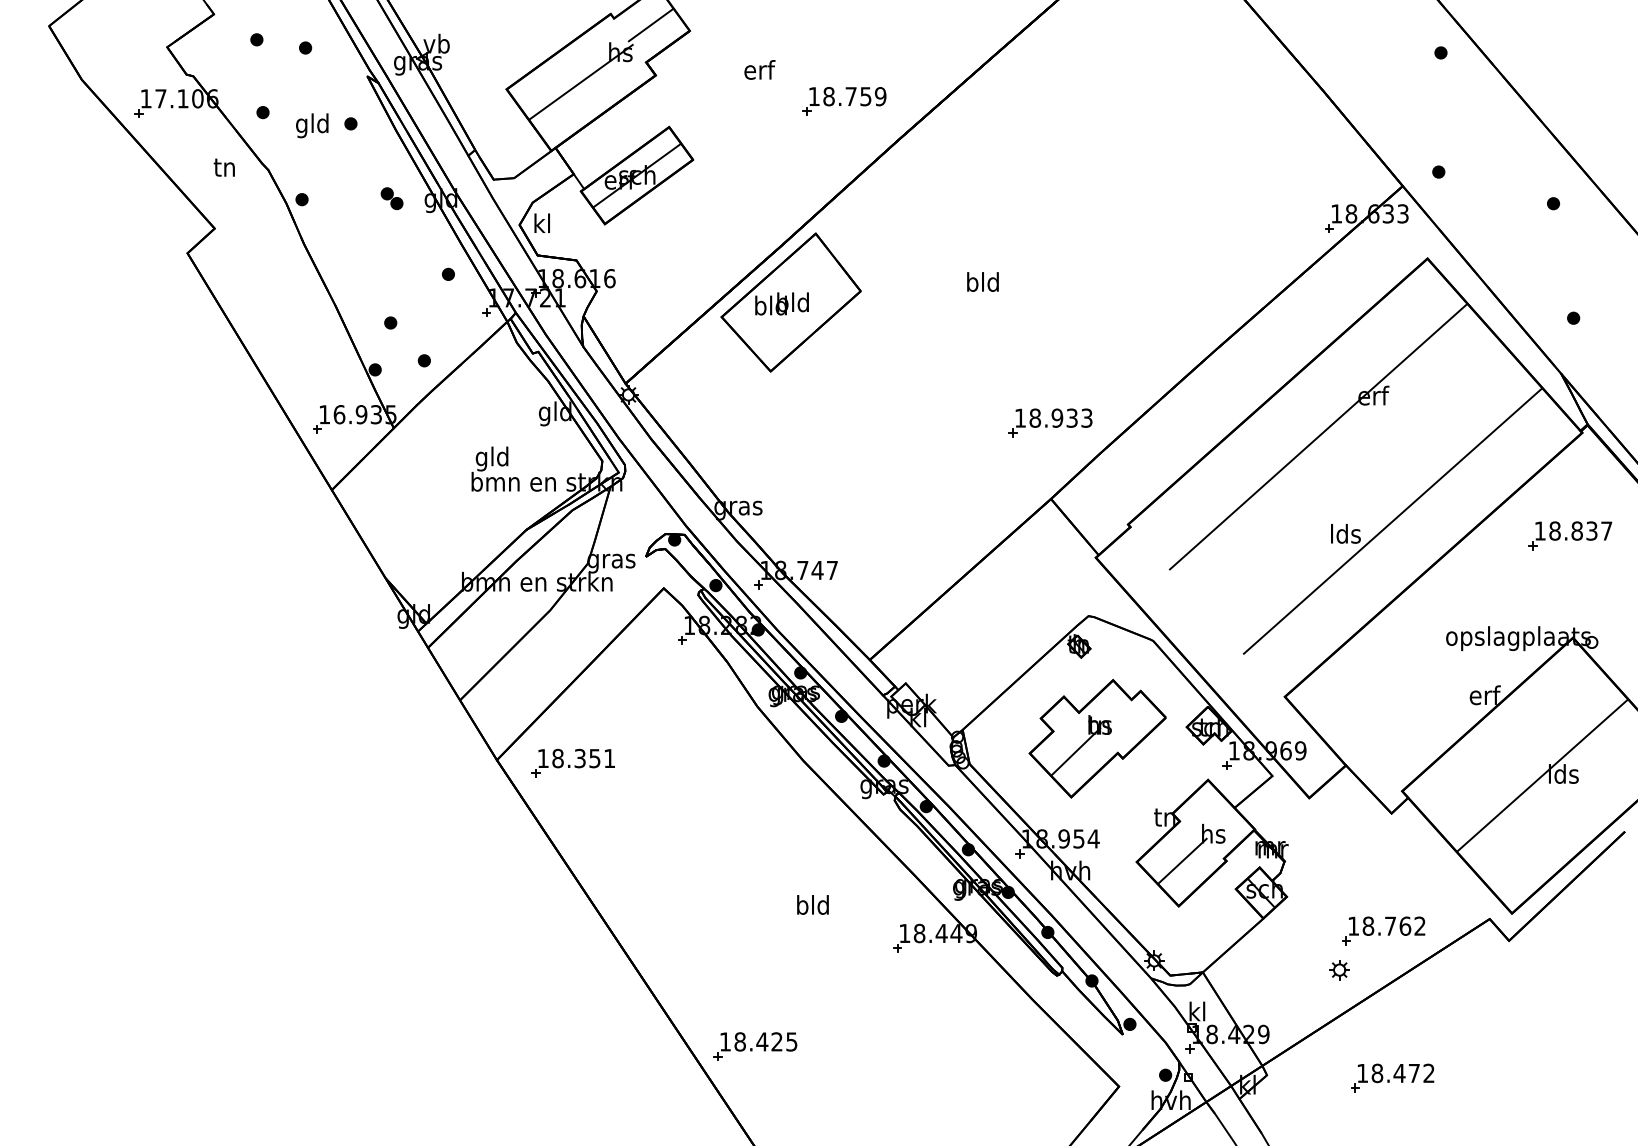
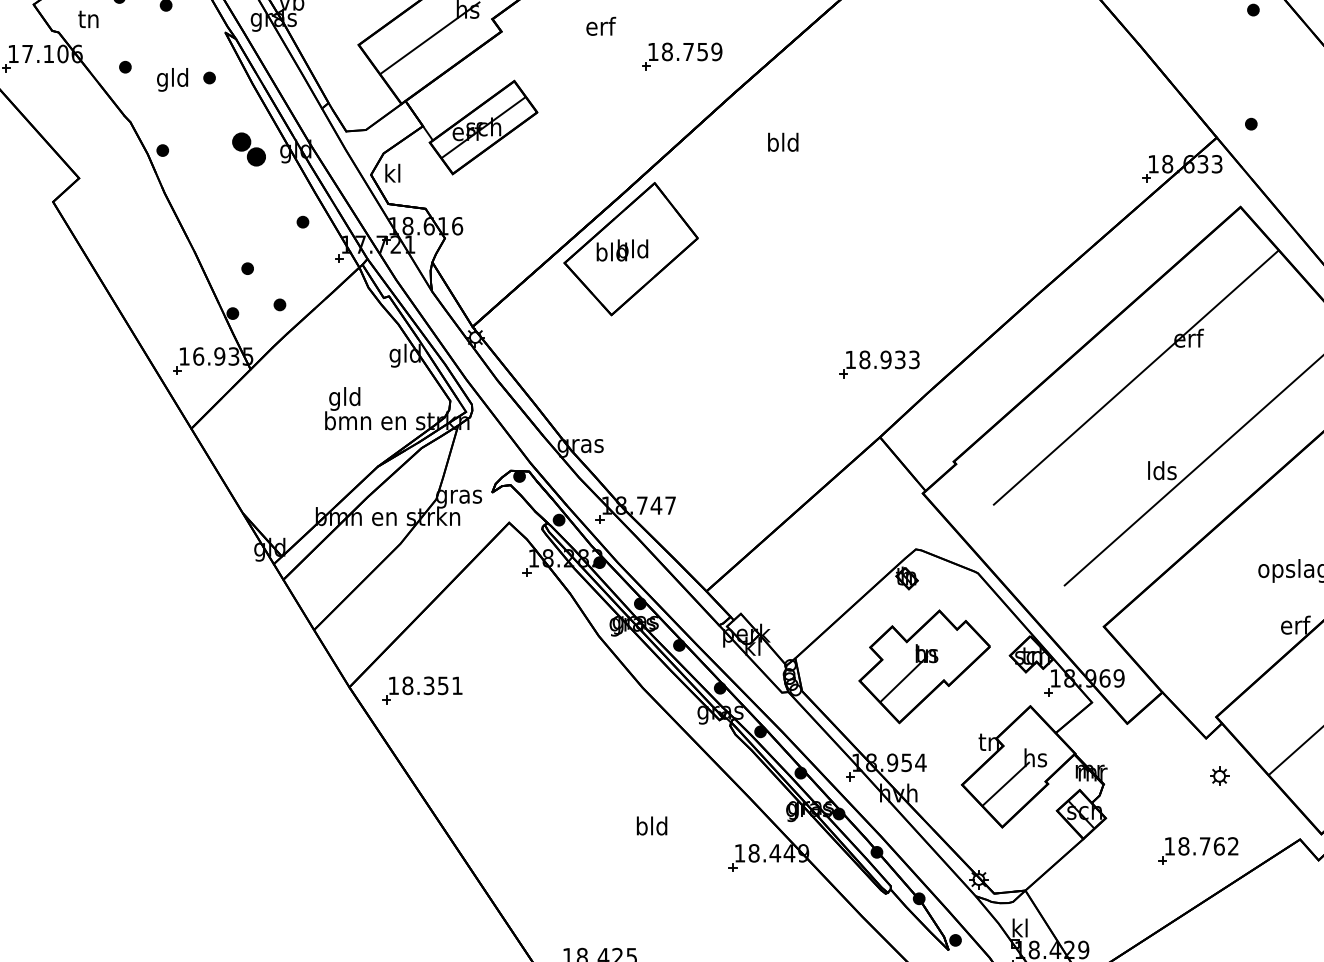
text: (223, 167) -> (87, 19), moved
part: (391, 198) -> (248, 149), size x1.6
text: (982, 281) -> (782, 141), moved
part: (1339, 970) -> (1219, 776), moved

